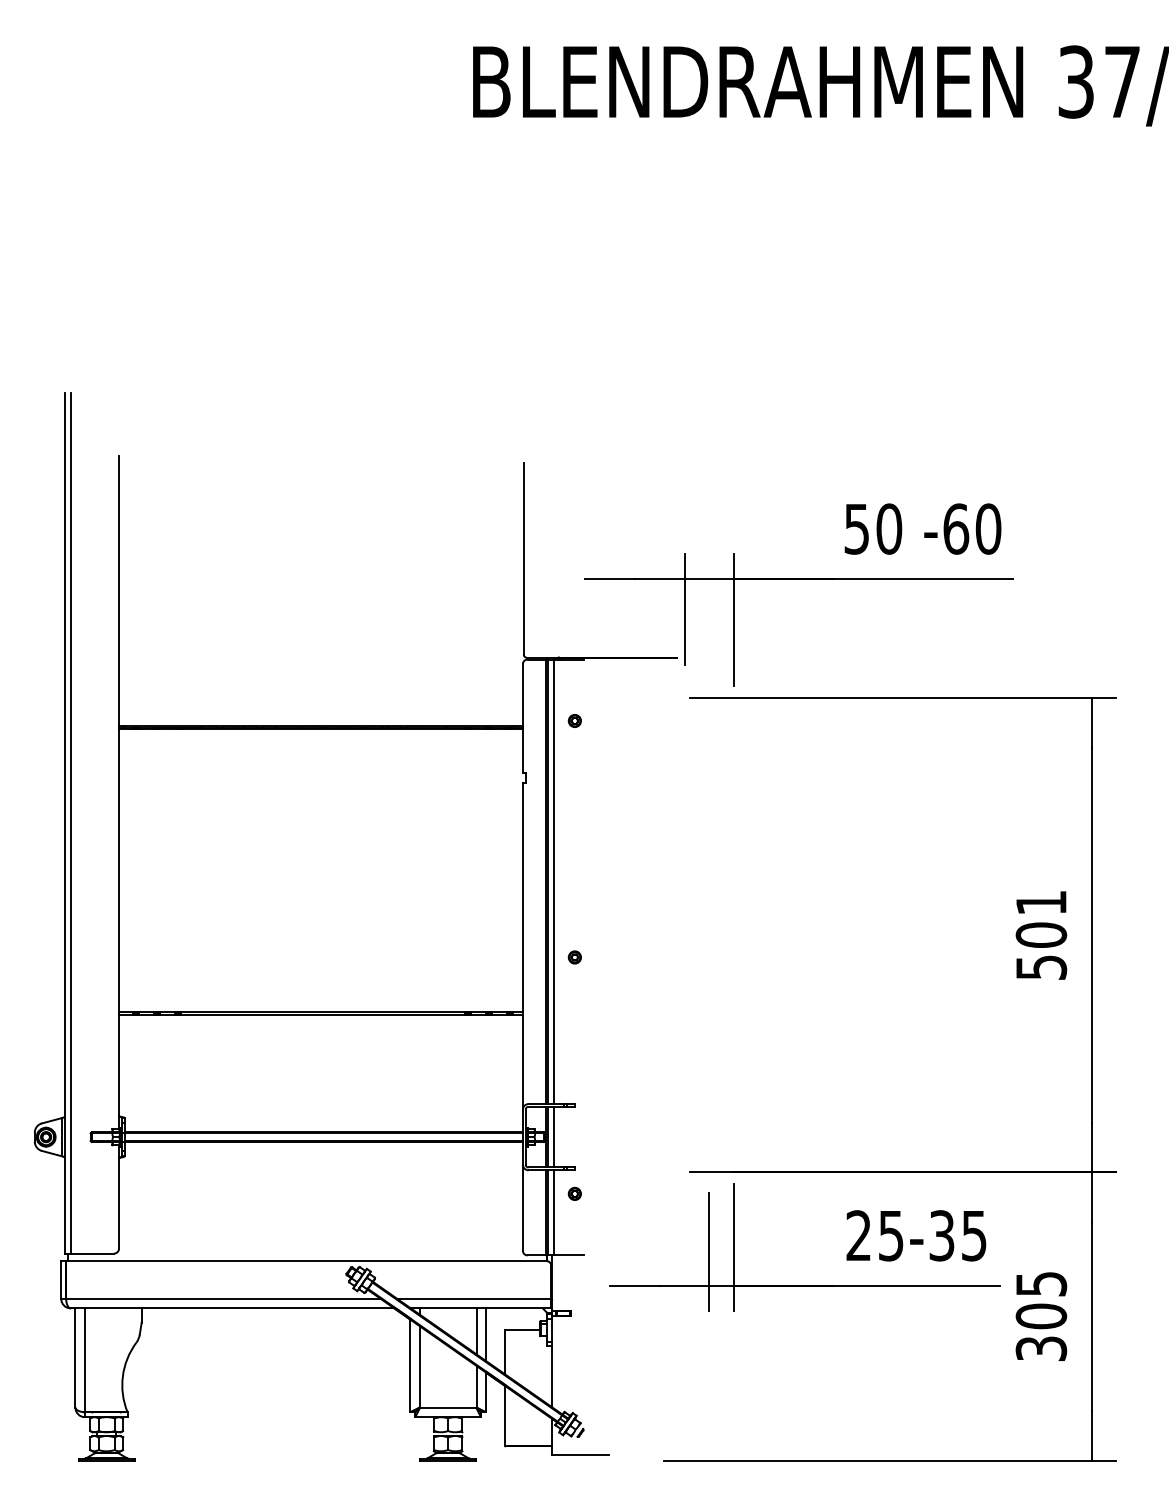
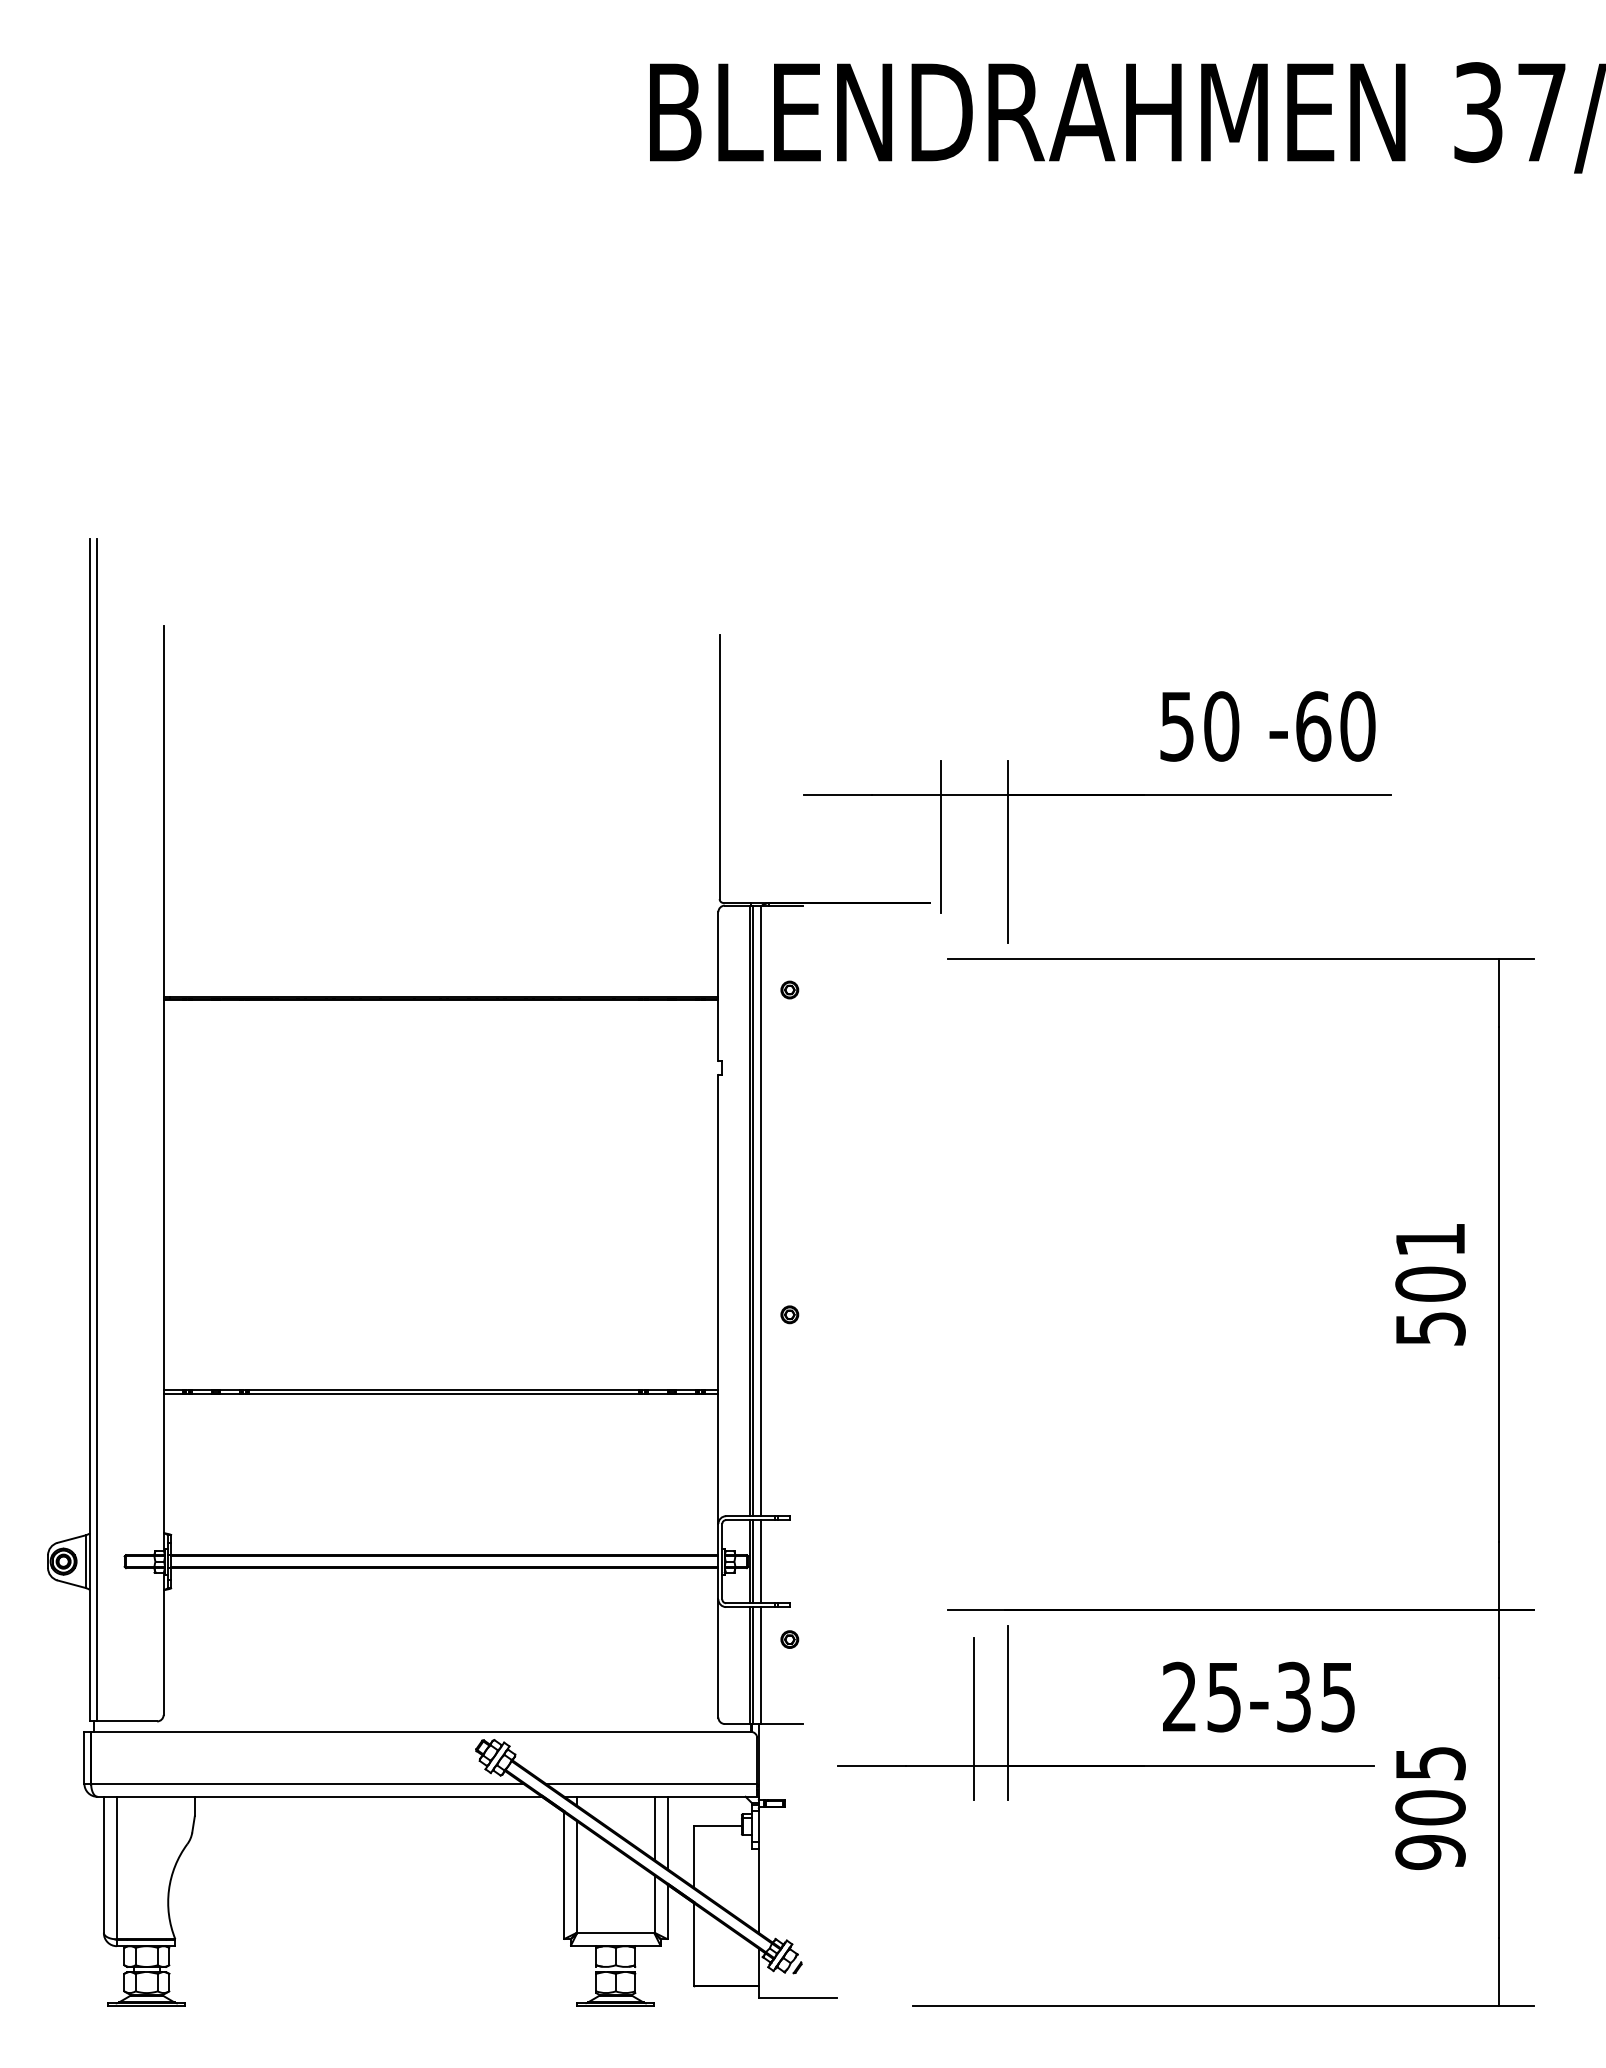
text: (1041, 1348) -> (1430, 1852), 305 -> 905

